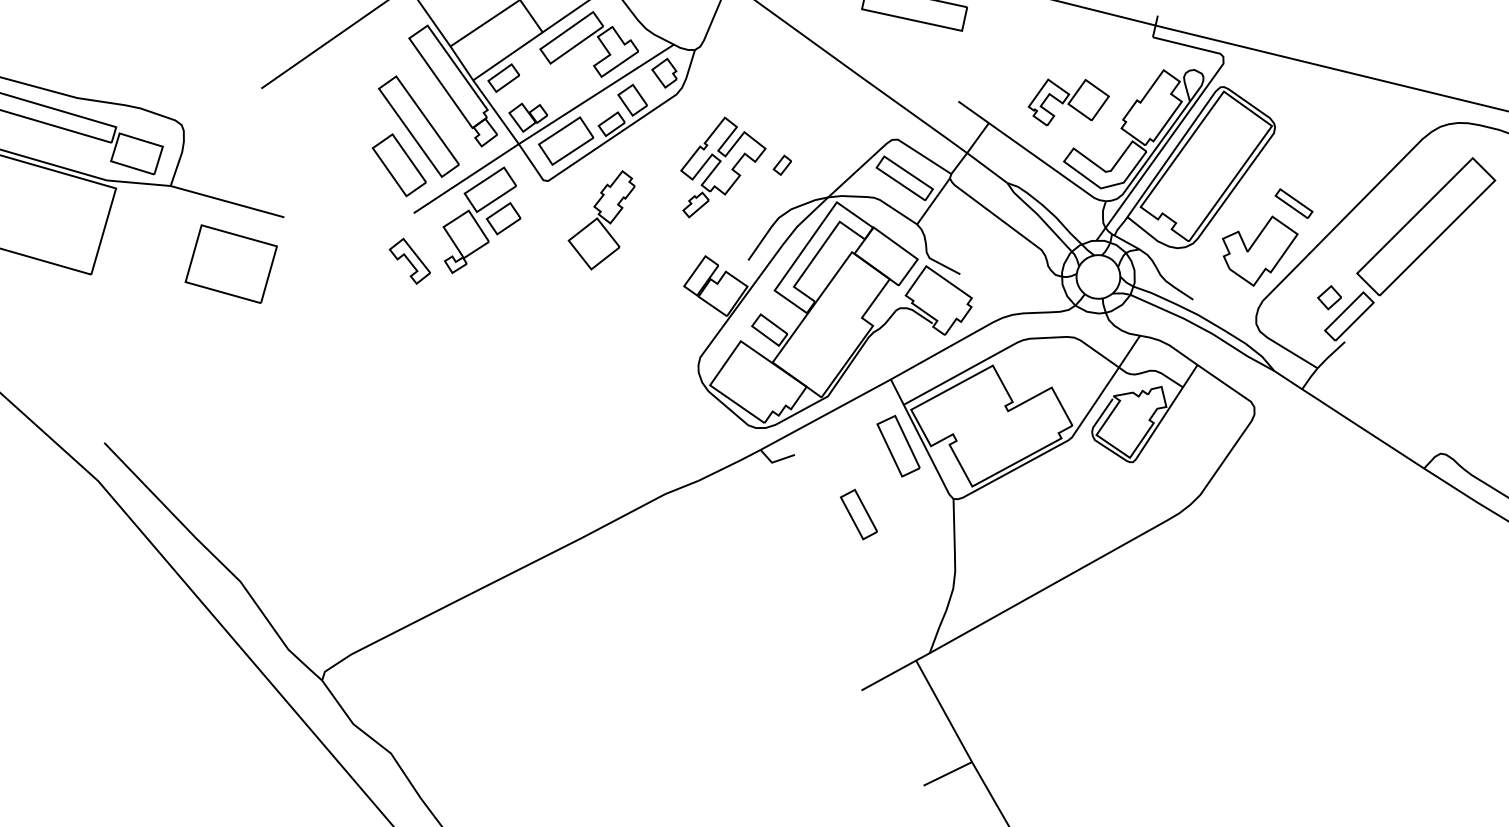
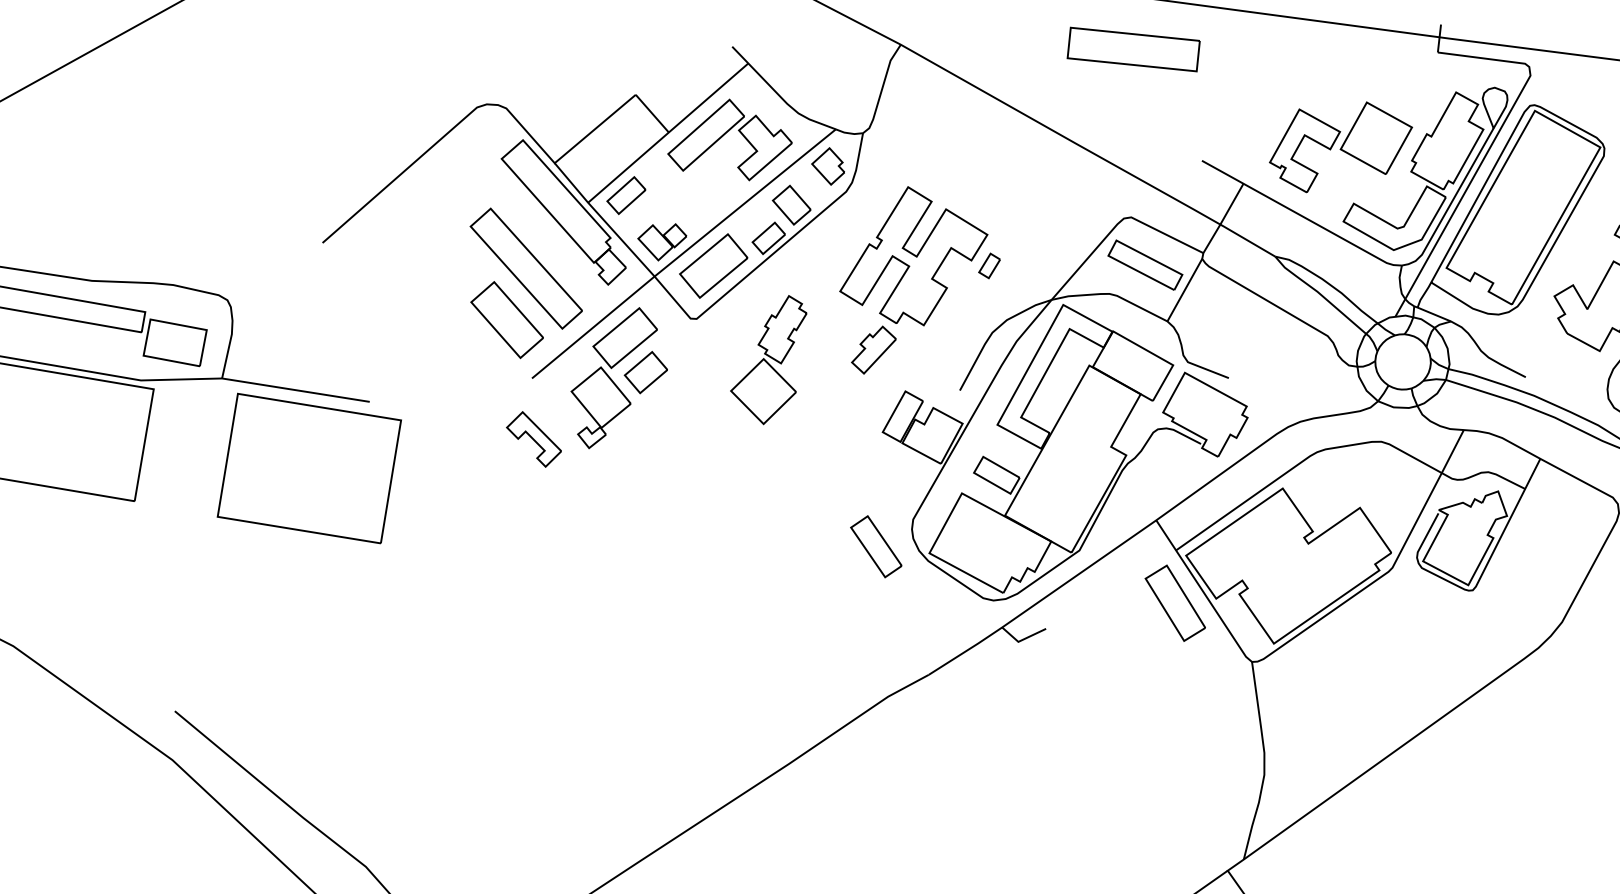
part: (1068, 102) -> (1340, 146), size x1.43
part: (723, 167) -> (915, 277), size x1.43
part: (231, 263) -> (309, 467), size x1.67
part: (858, 514) -> (875, 546), moved

